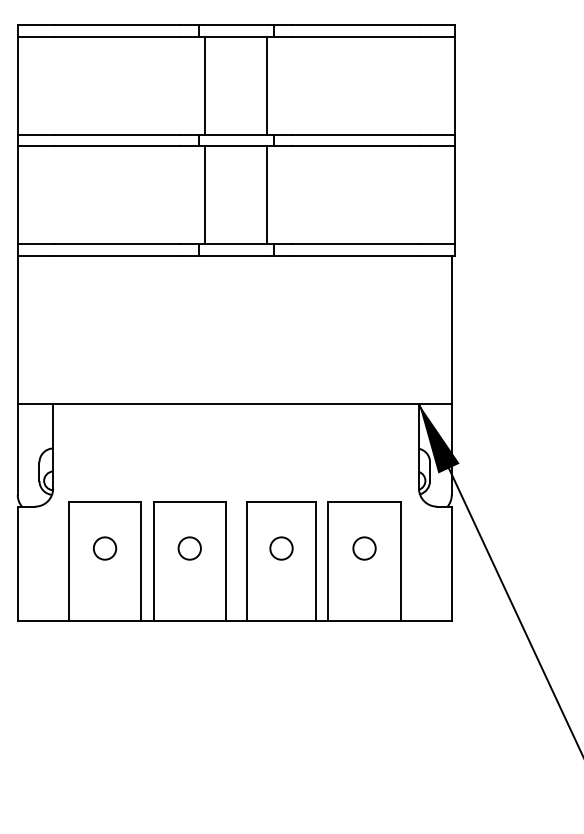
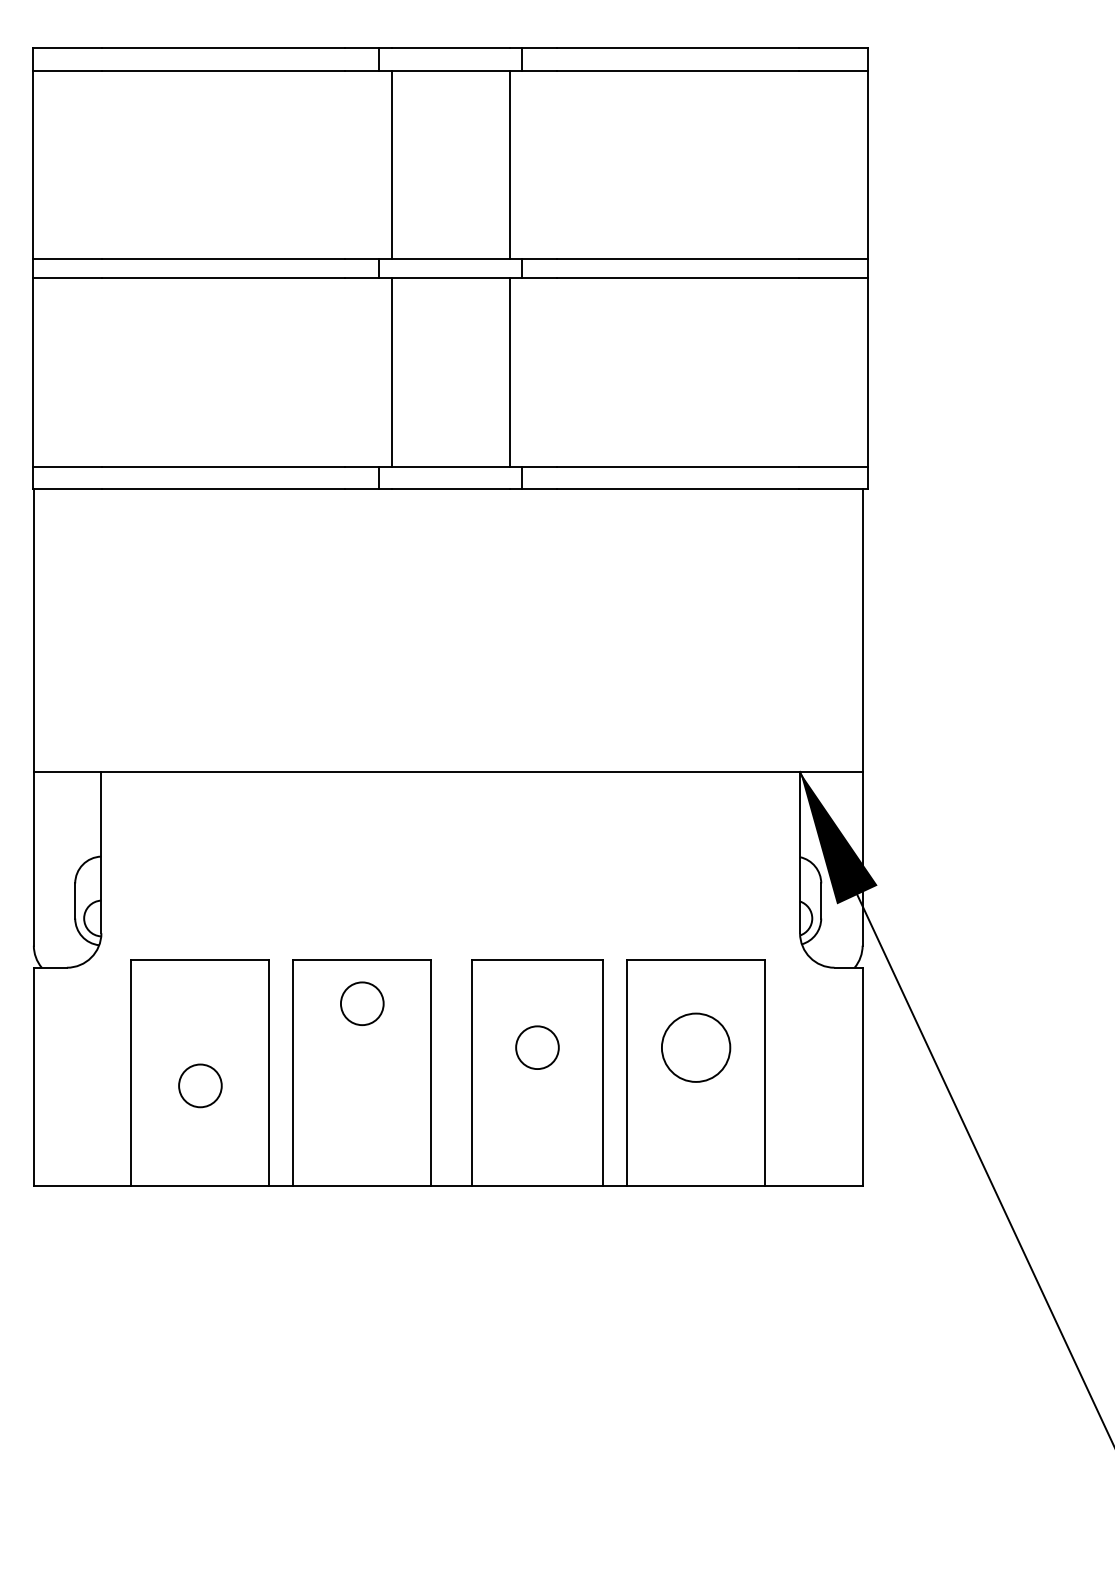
circle: (105, 548) -> (201, 1085), moved
circle: (189, 548) -> (361, 1003), moved
circle: (364, 548) -> (695, 1047), size x1.6

